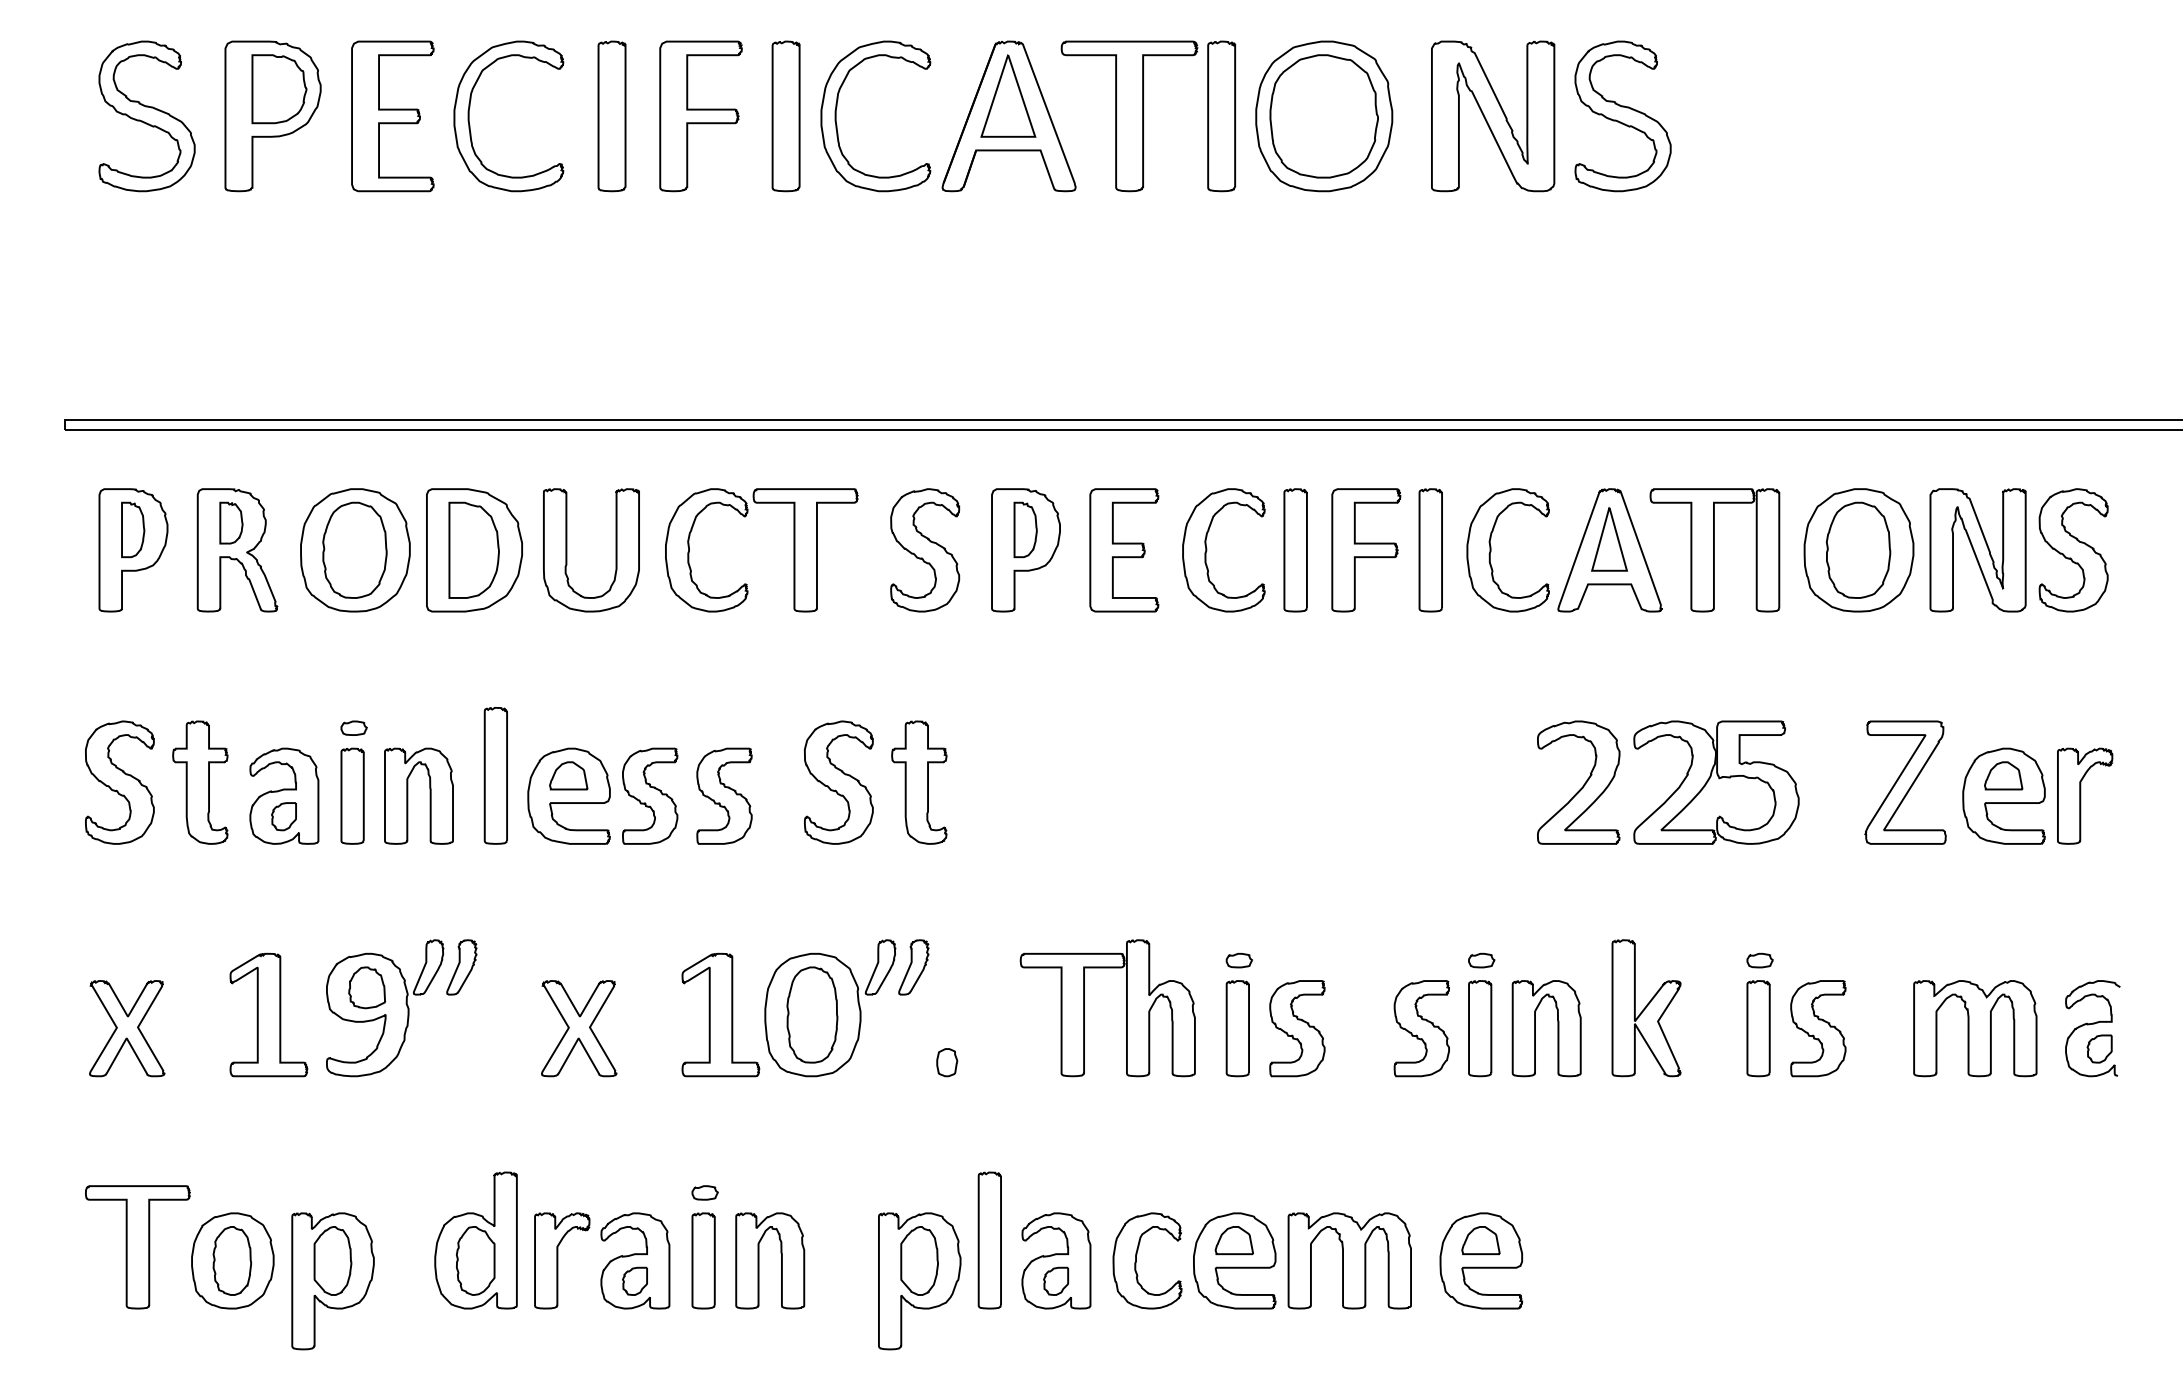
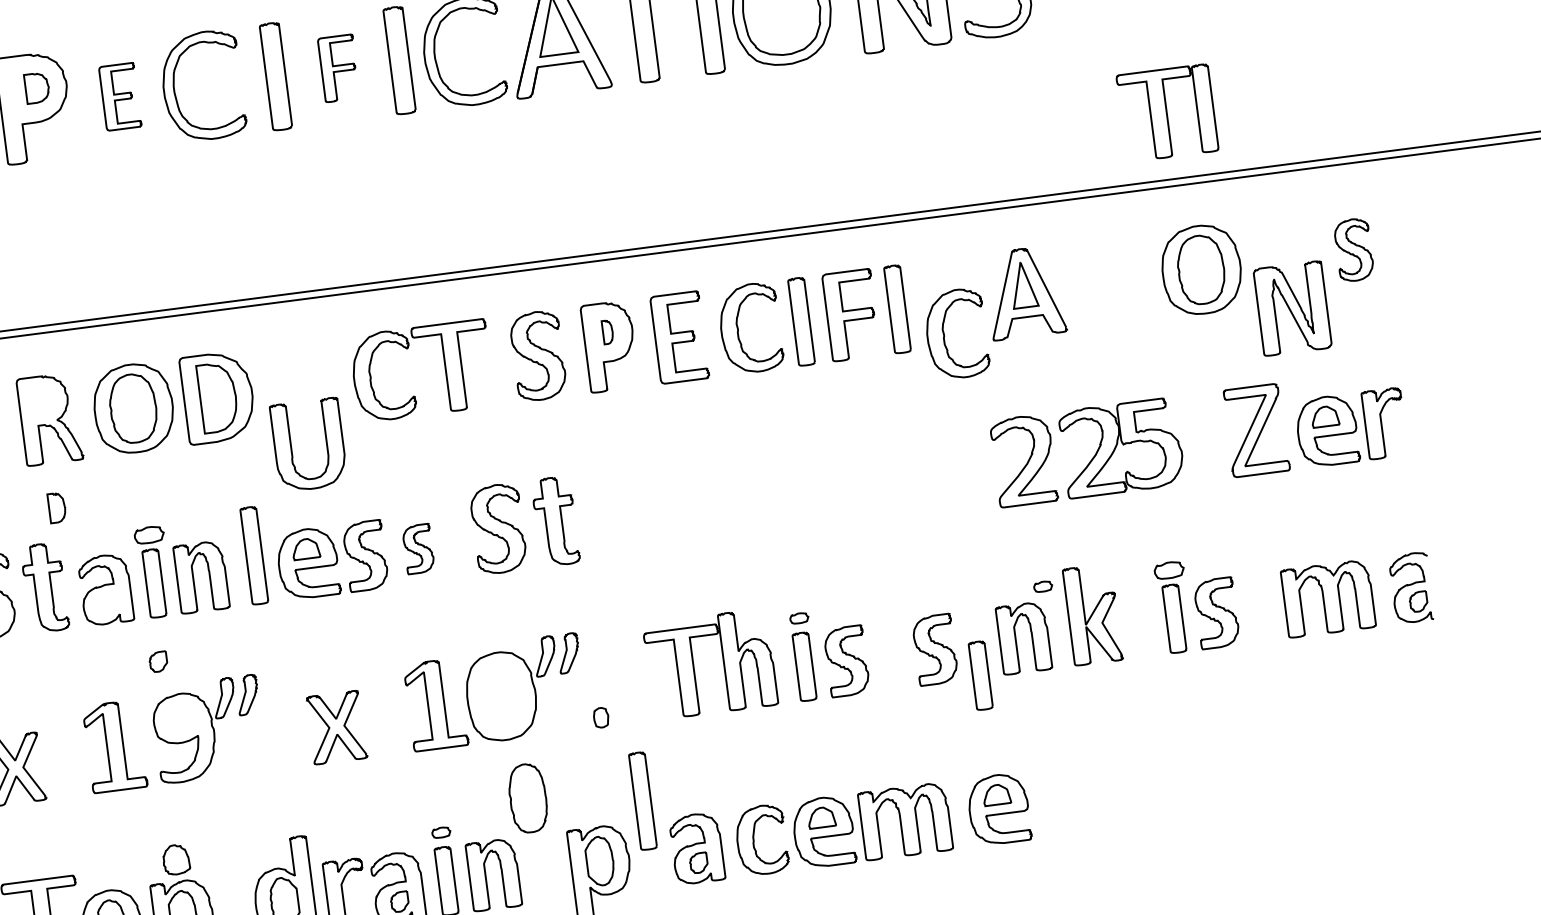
part: (279, 89) -> (37, 88), size x0.6
part: (392, 116) -> (120, 96), size x0.6
part: (700, 116) -> (338, 68), size x0.6
part: (231, 522) -> (57, 507), moved
part: (1025, 529) -> (607, 331), size x0.6
part: (567, 550) -> (291, 447), moved
part: (1491, 550) -> (944, 335), moved
part: (1714, 550) -> (1167, 113), moved
part: (1977, 550) -> (1292, 308), moved
part: (2073, 550) -> (1354, 250), size x0.7
part: (353, 727) -> (148, 534), size x1.6
part: (724, 795) -> (418, 548), size x0.7
part: (283, 816) -> (158, 661), moved
part: (1481, 960) -> (1043, 586), moved
part: (1759, 960) -> (1168, 570), size x1.6
part: (367, 987) -> (176, 859), moved
part: (812, 1014) -> (528, 797), moved
part: (1480, 1028) -> (980, 675), moved
part: (989, 1240) -> (642, 801), moved

